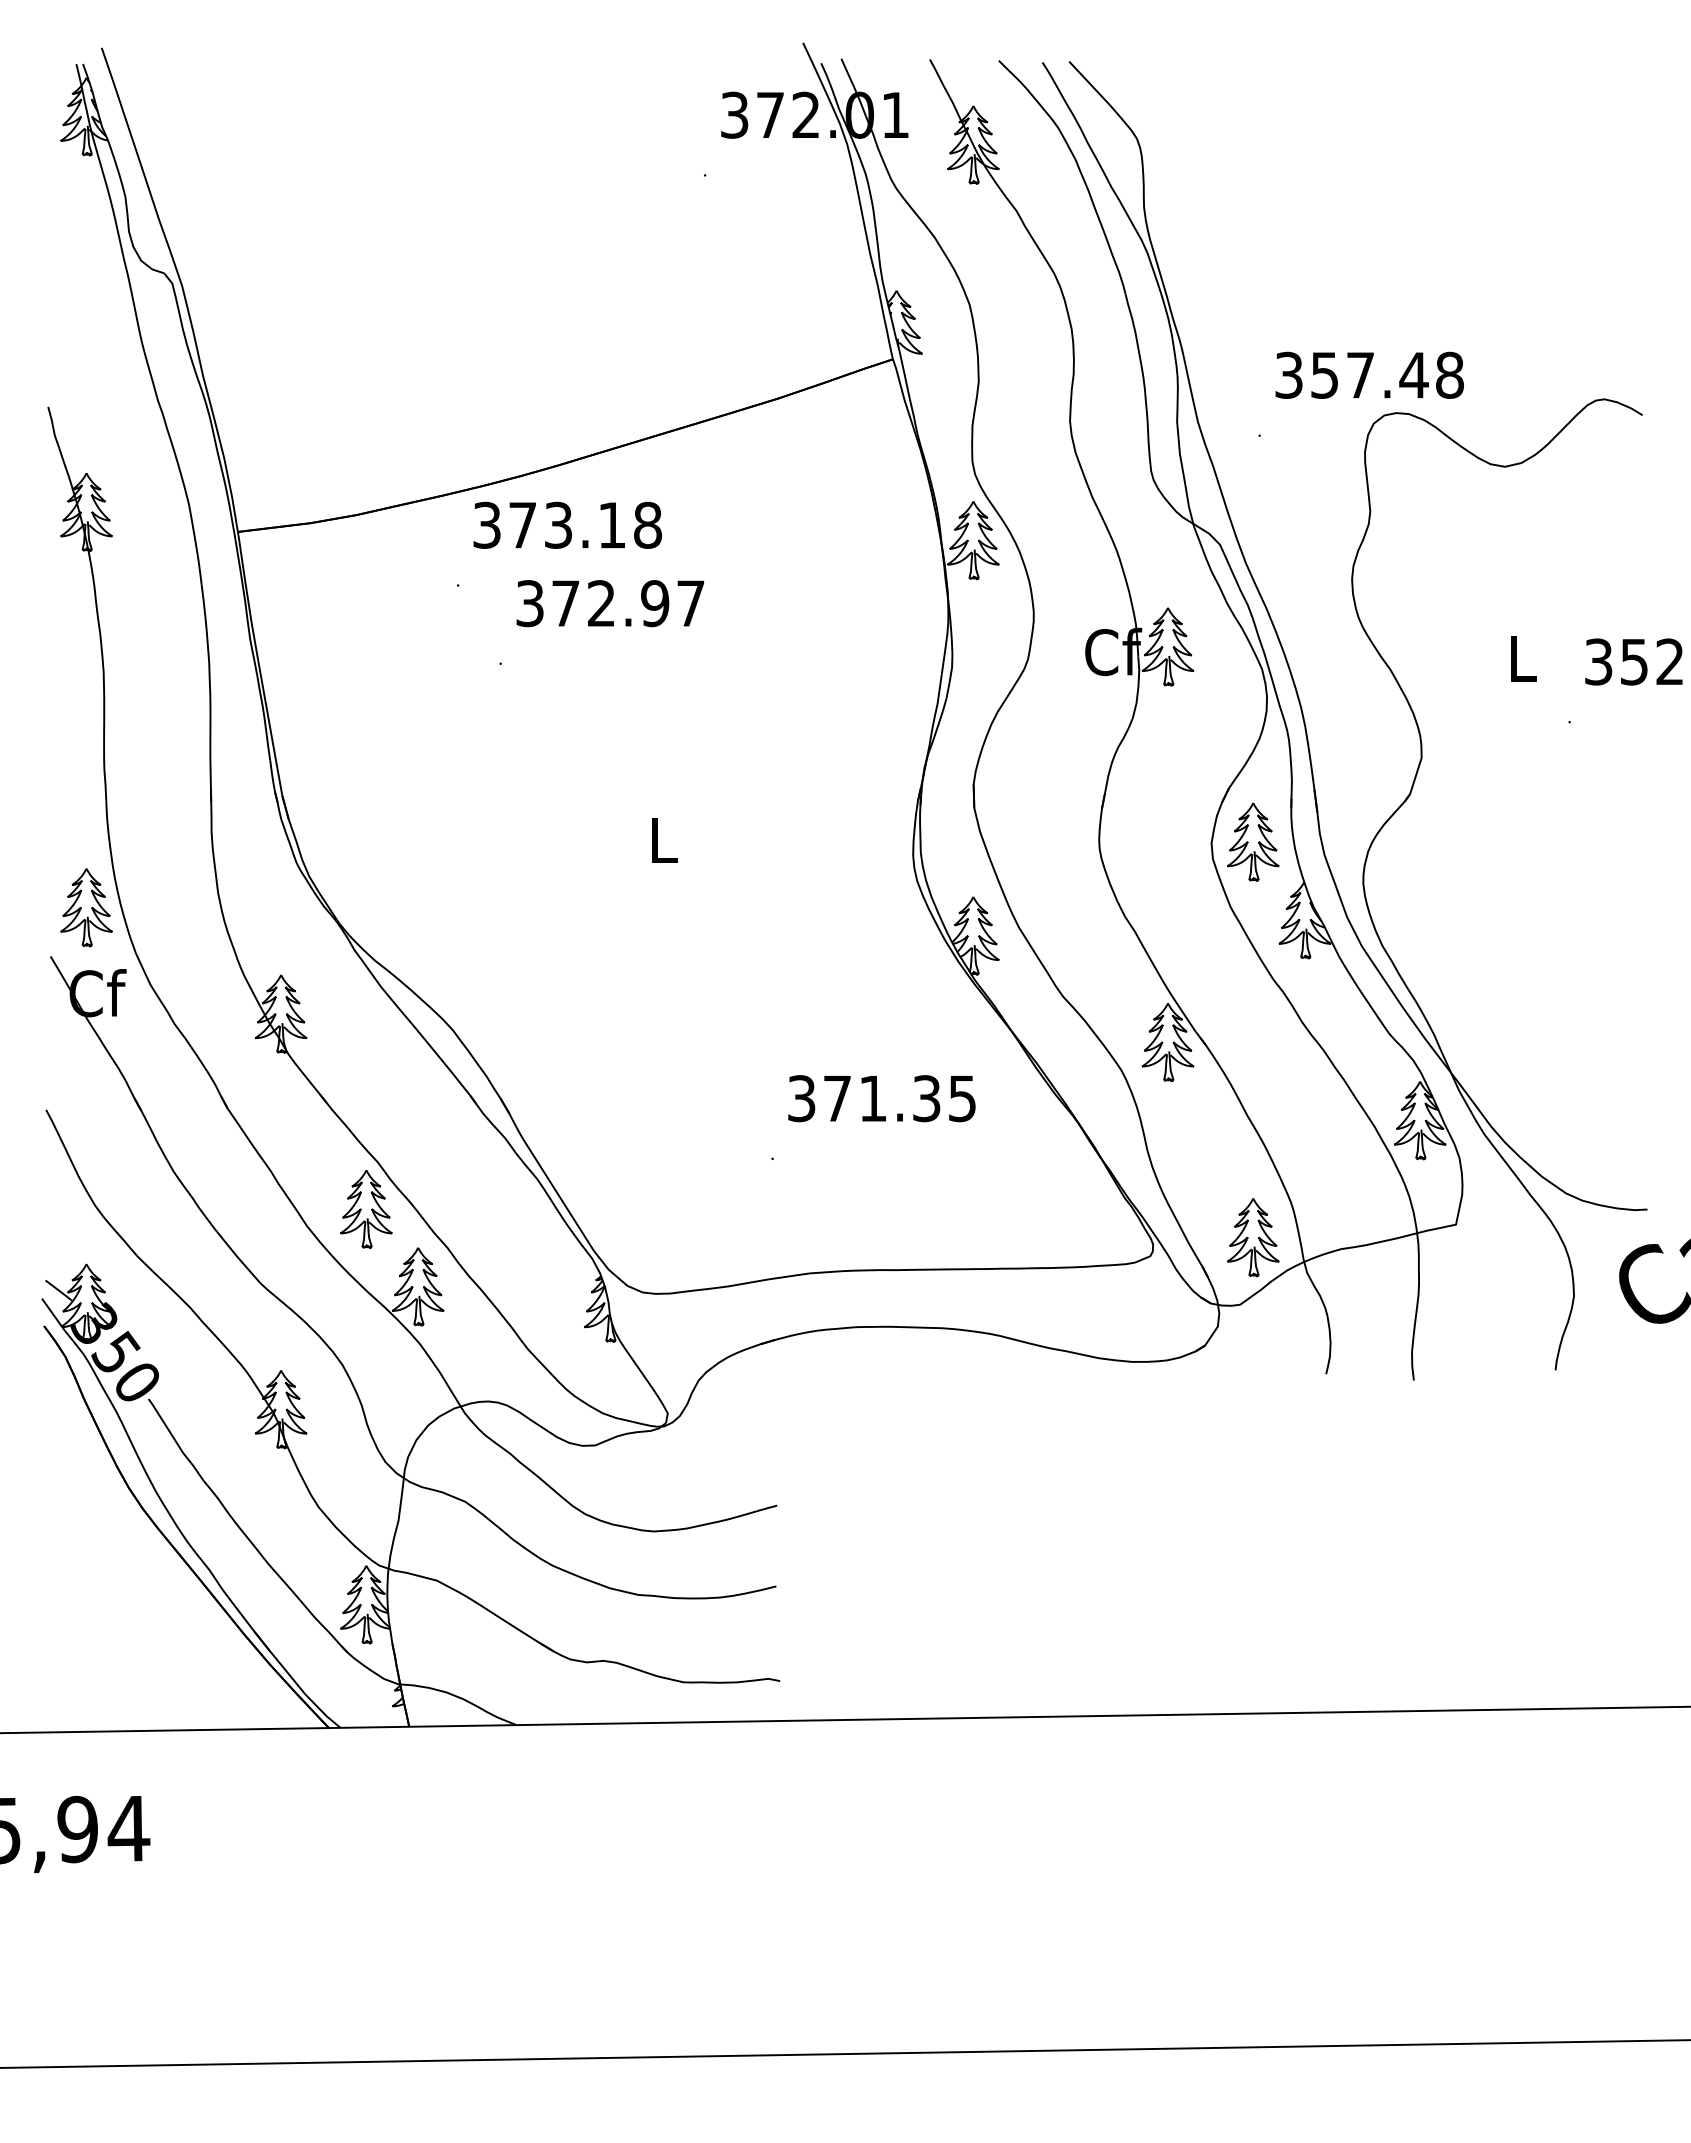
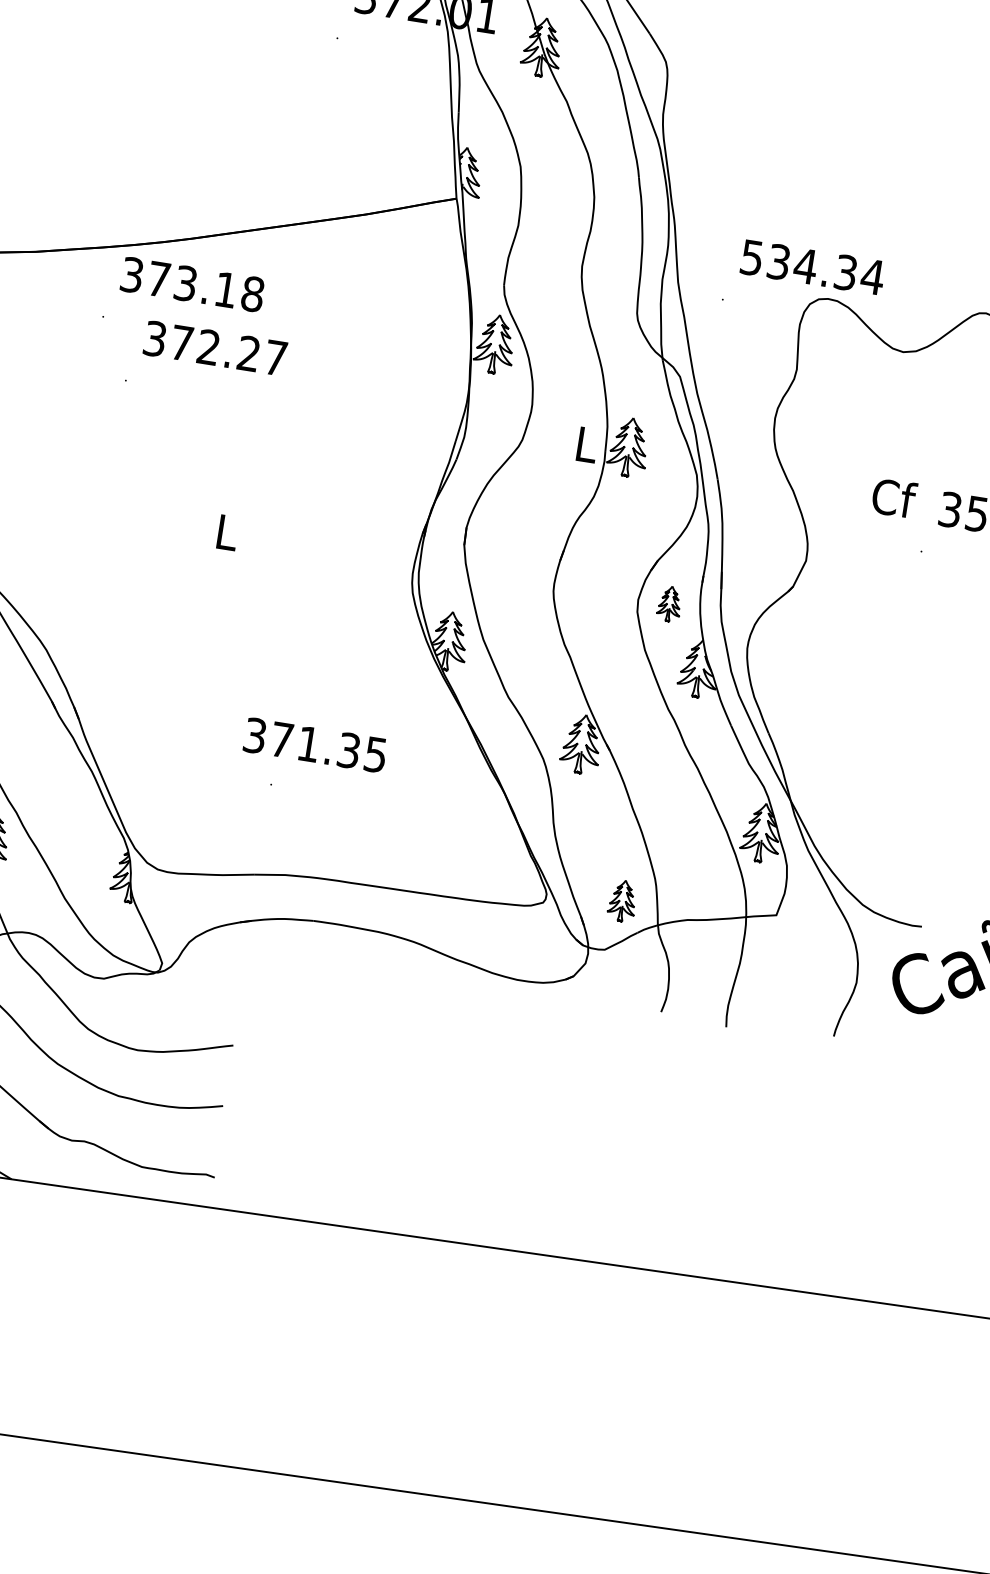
text: (1370, 374) -> (813, 266), 357.48 -> 534.34
text: (655, 603) -> (249, 353), 372.97 -> 372.27
text: (1113, 651) -> (587, 444), Cf -> L
text: (1523, 658) -> (894, 498), L -> Cf
part: (1253, 841) -> (669, 603), size x0.6
text: (881, 1098) -> (315, 745), moved
part: (1253, 1237) -> (622, 900), size x0.7

